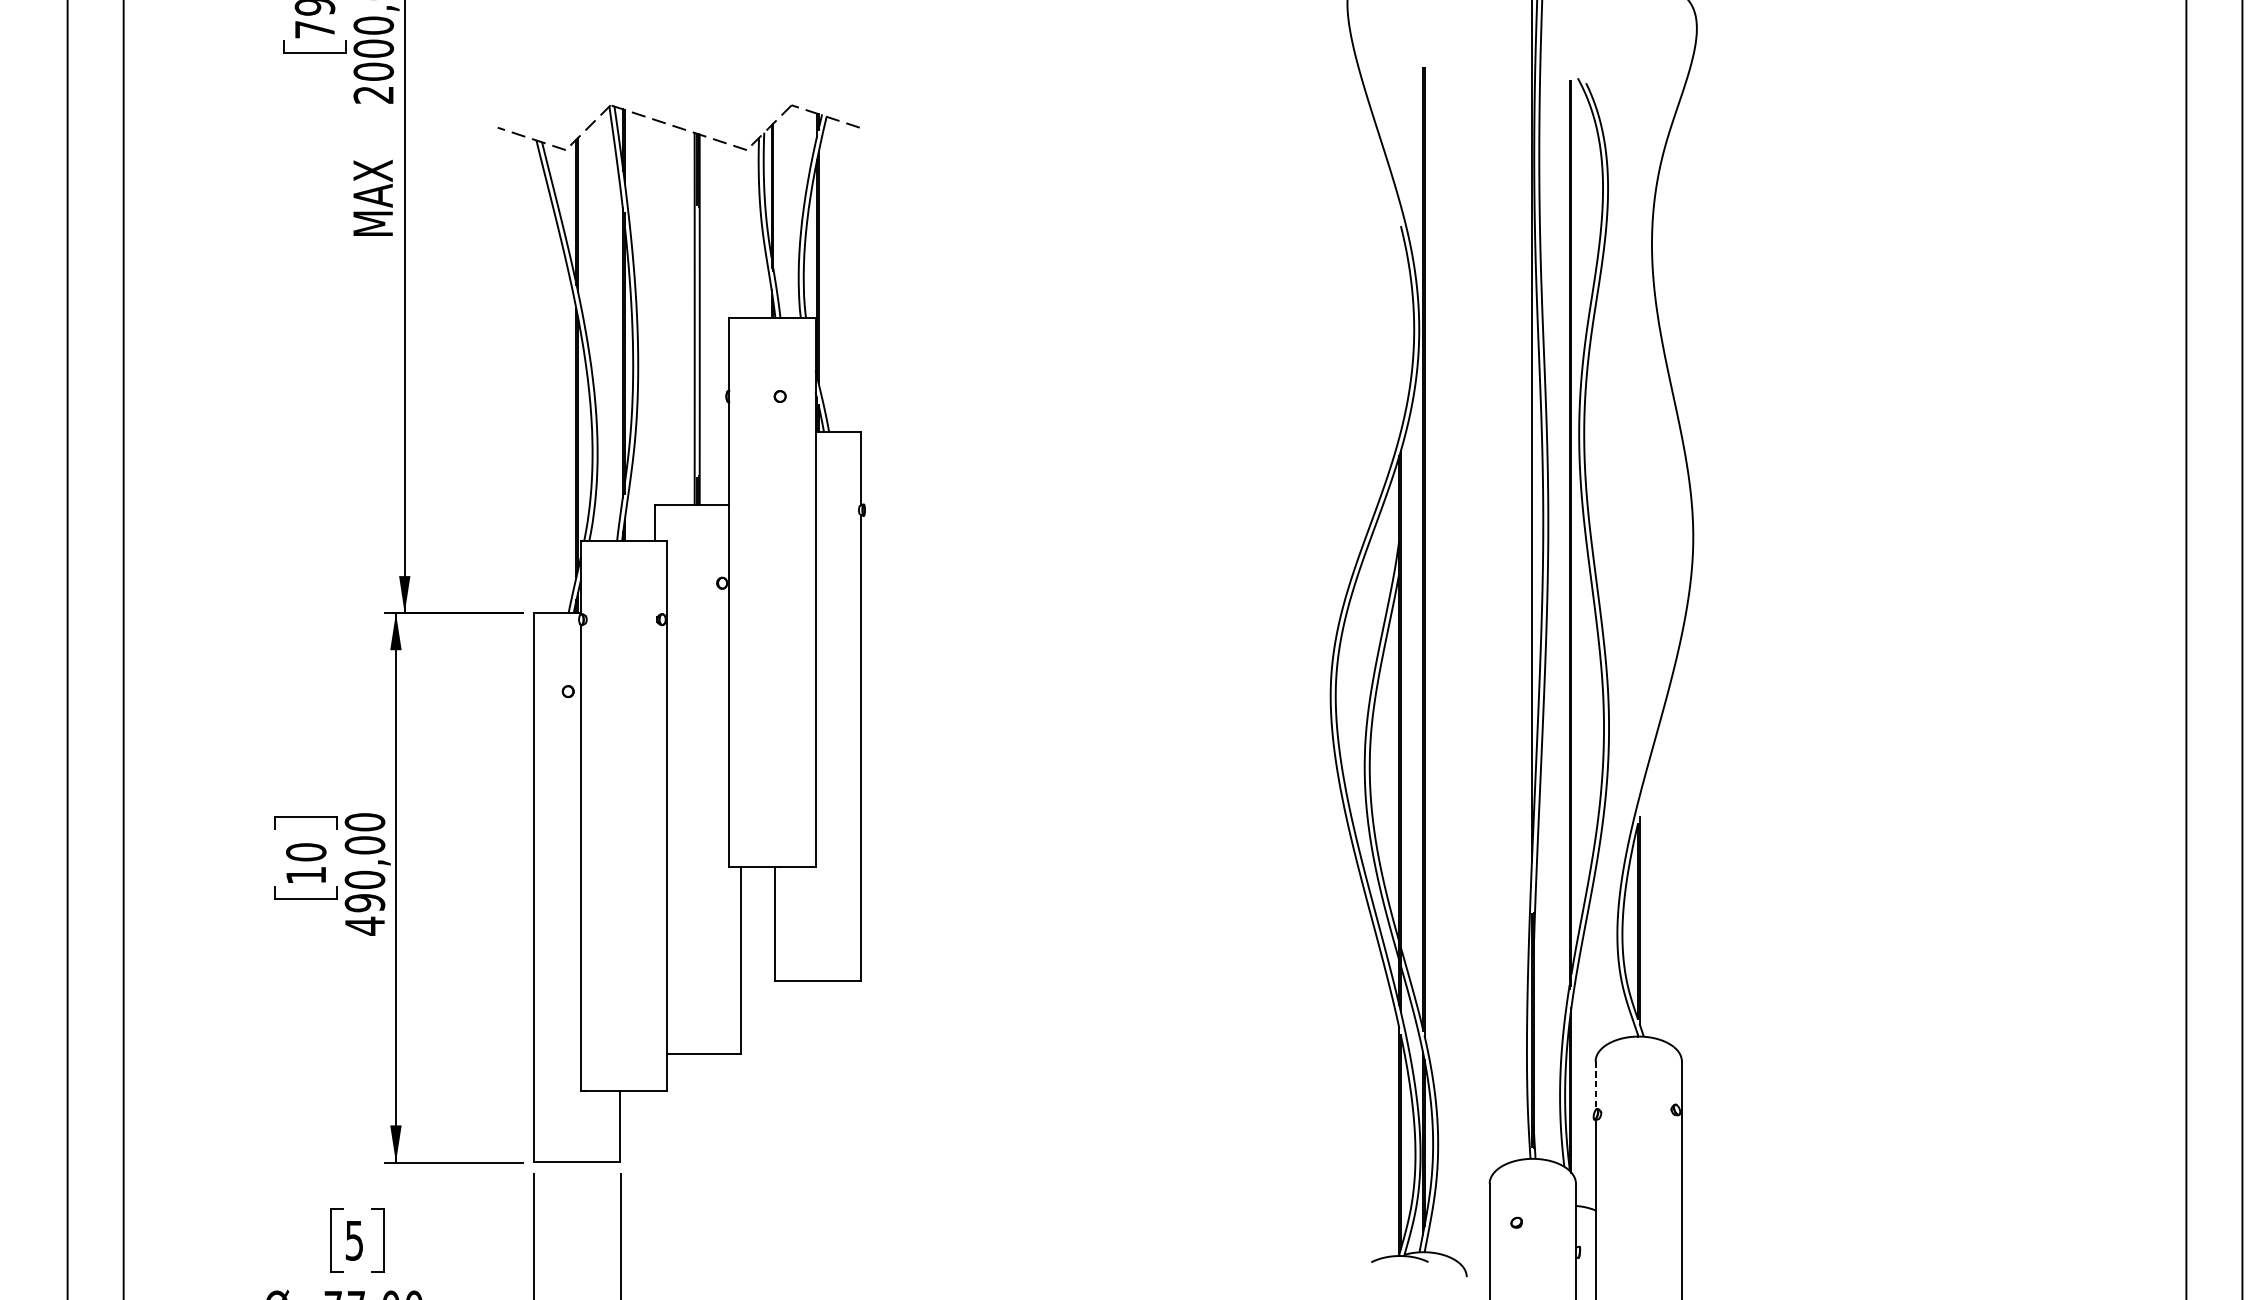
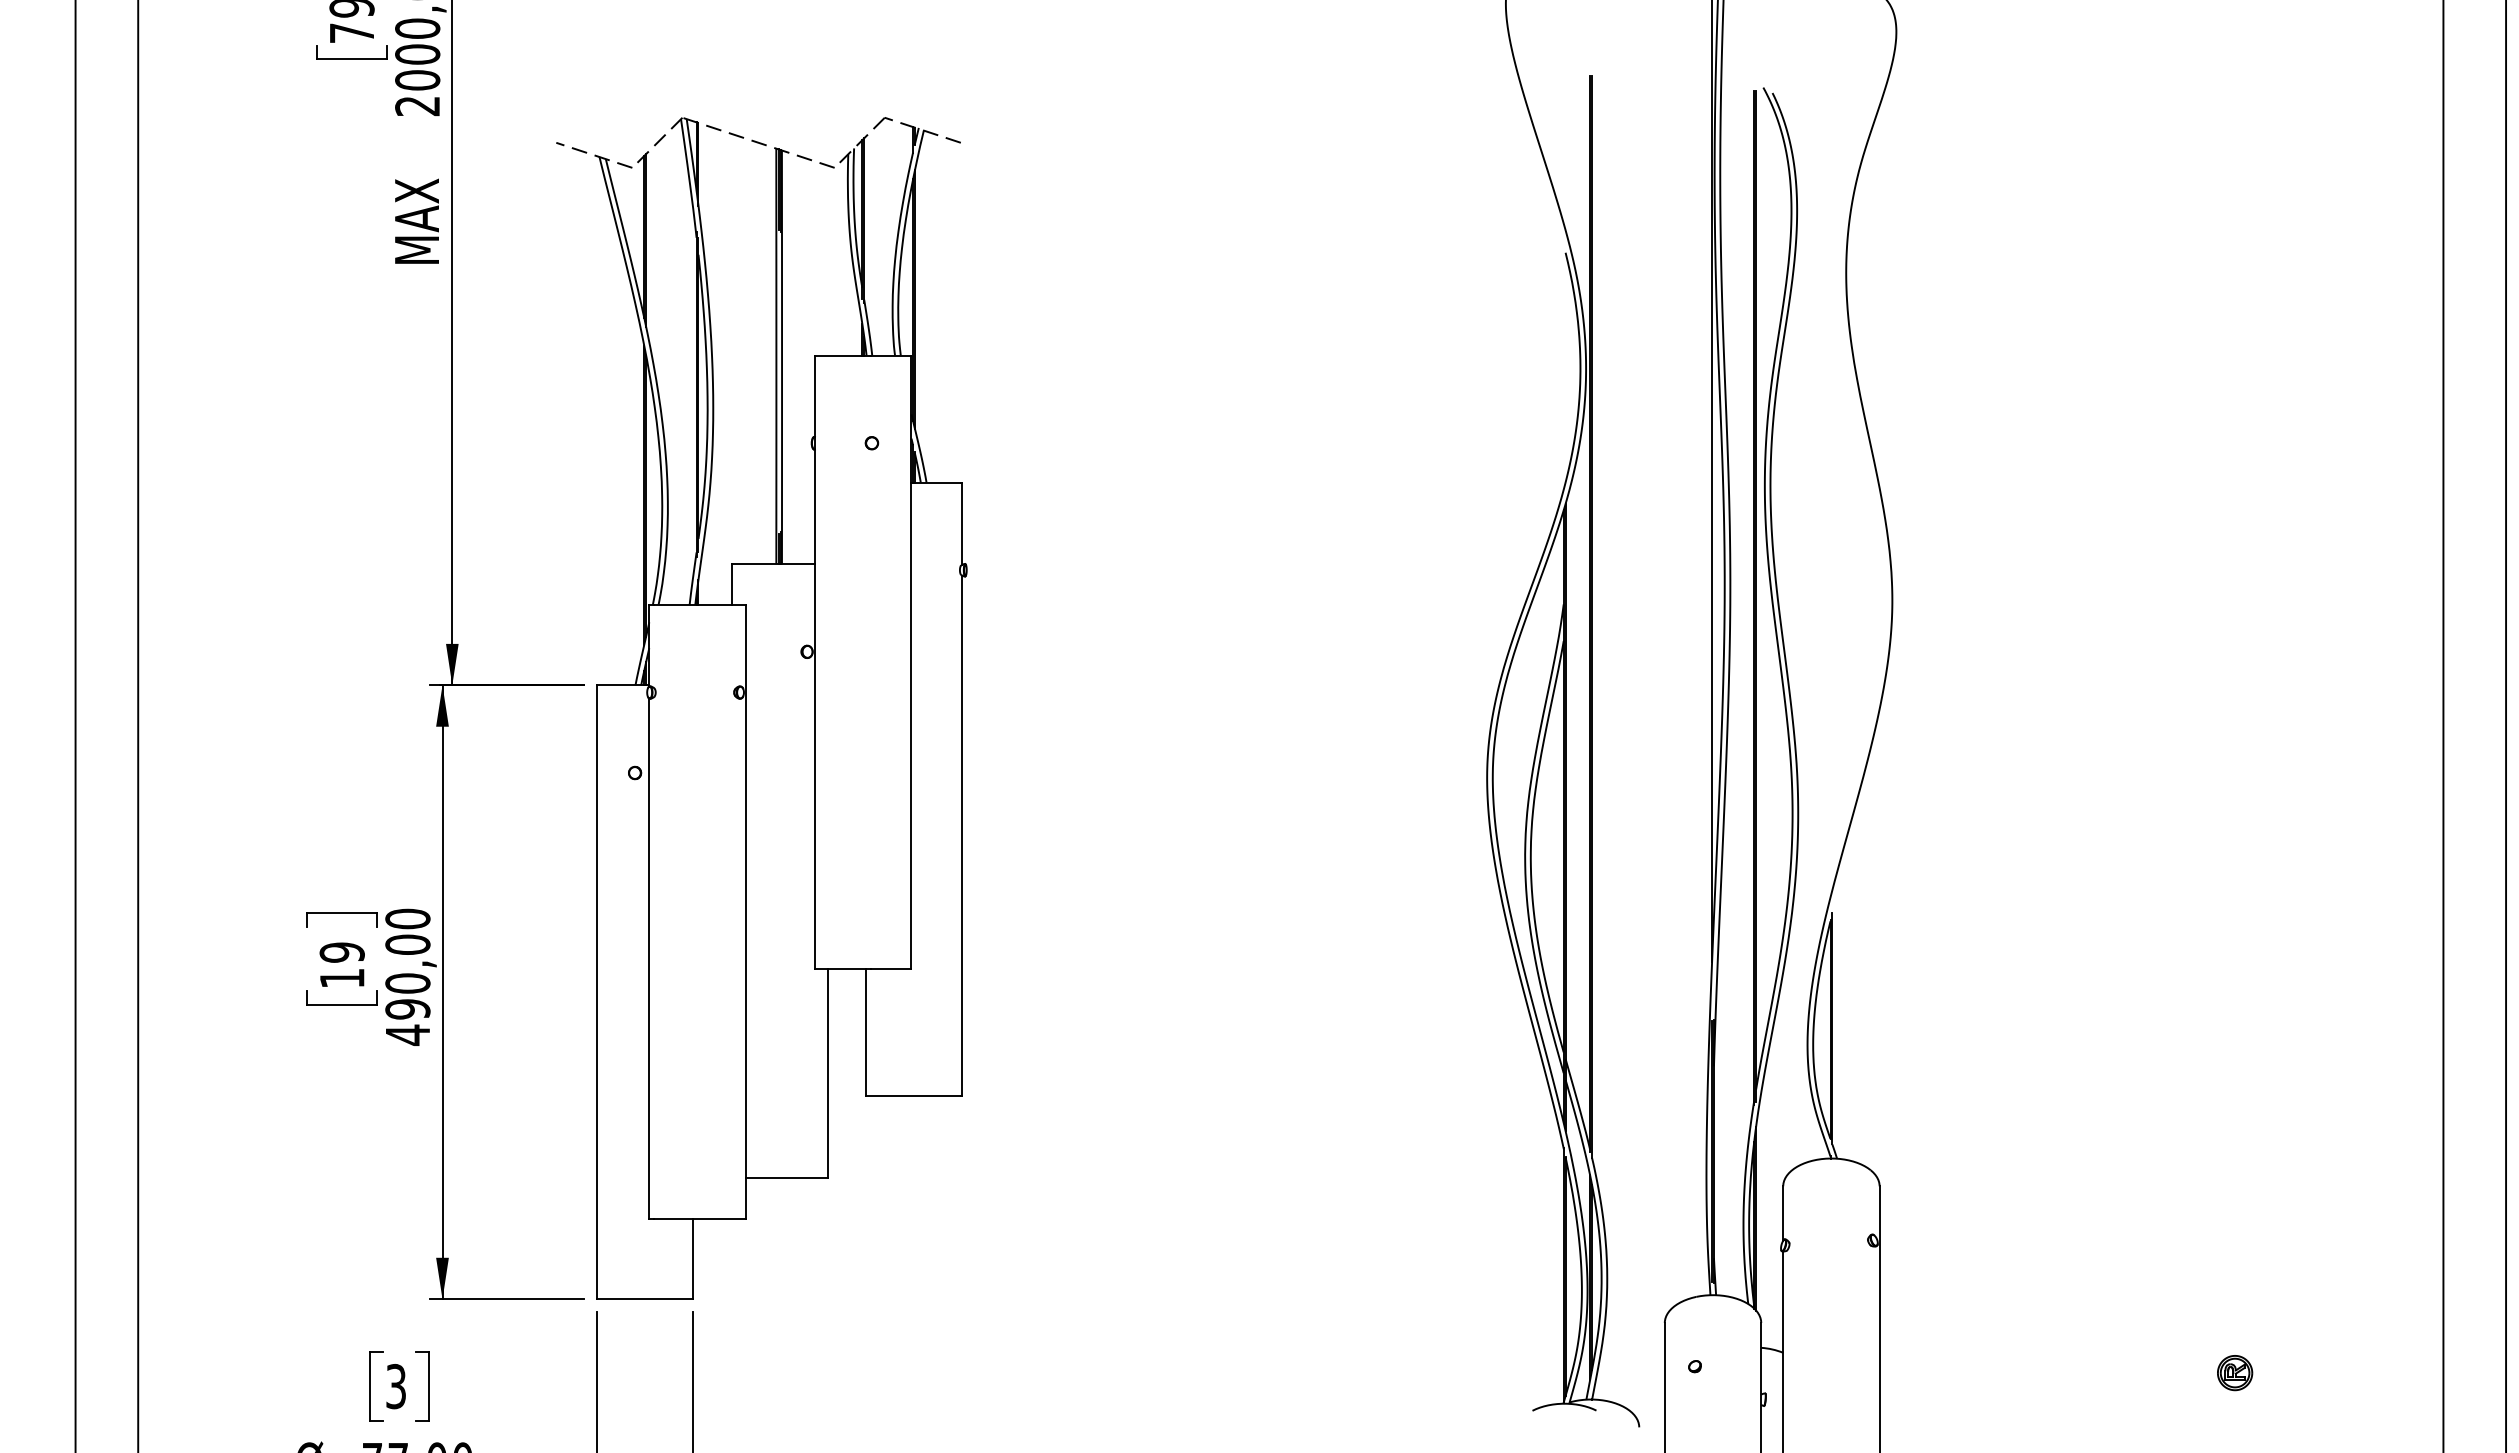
text: (305, 852) -> (341, 952), 10 -> 19
line: (1595, 1086) -> (1783, 1214), dashed -> solid
part: (2000, 1228) -> (2235, 1373), added
text: (353, 1239) -> (395, 1385), 5 -> 3

